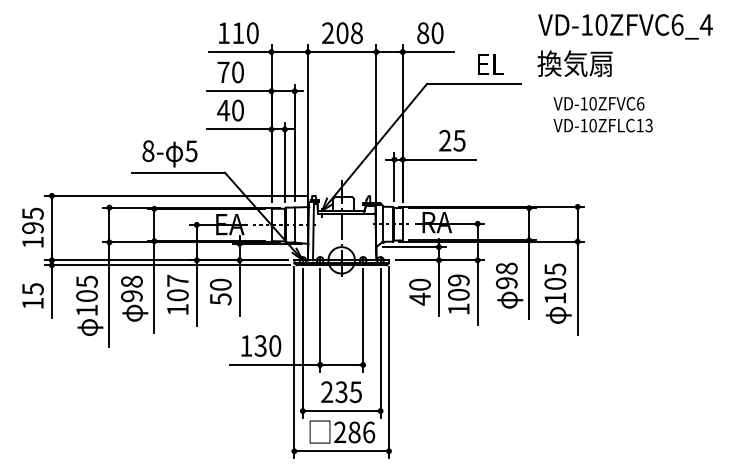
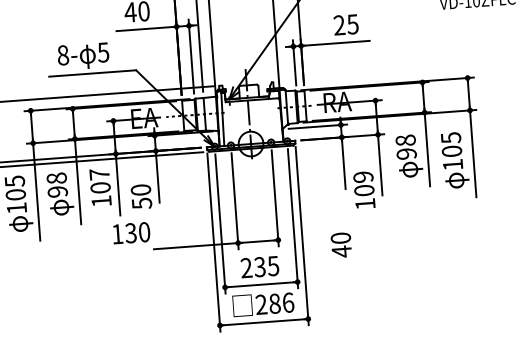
text: (220, 291) -> (141, 196), moved
text: (419, 291) -> (340, 244), moved
text: (458, 294) -> (364, 190), moved
text: (261, 345) -> (131, 232), moved

